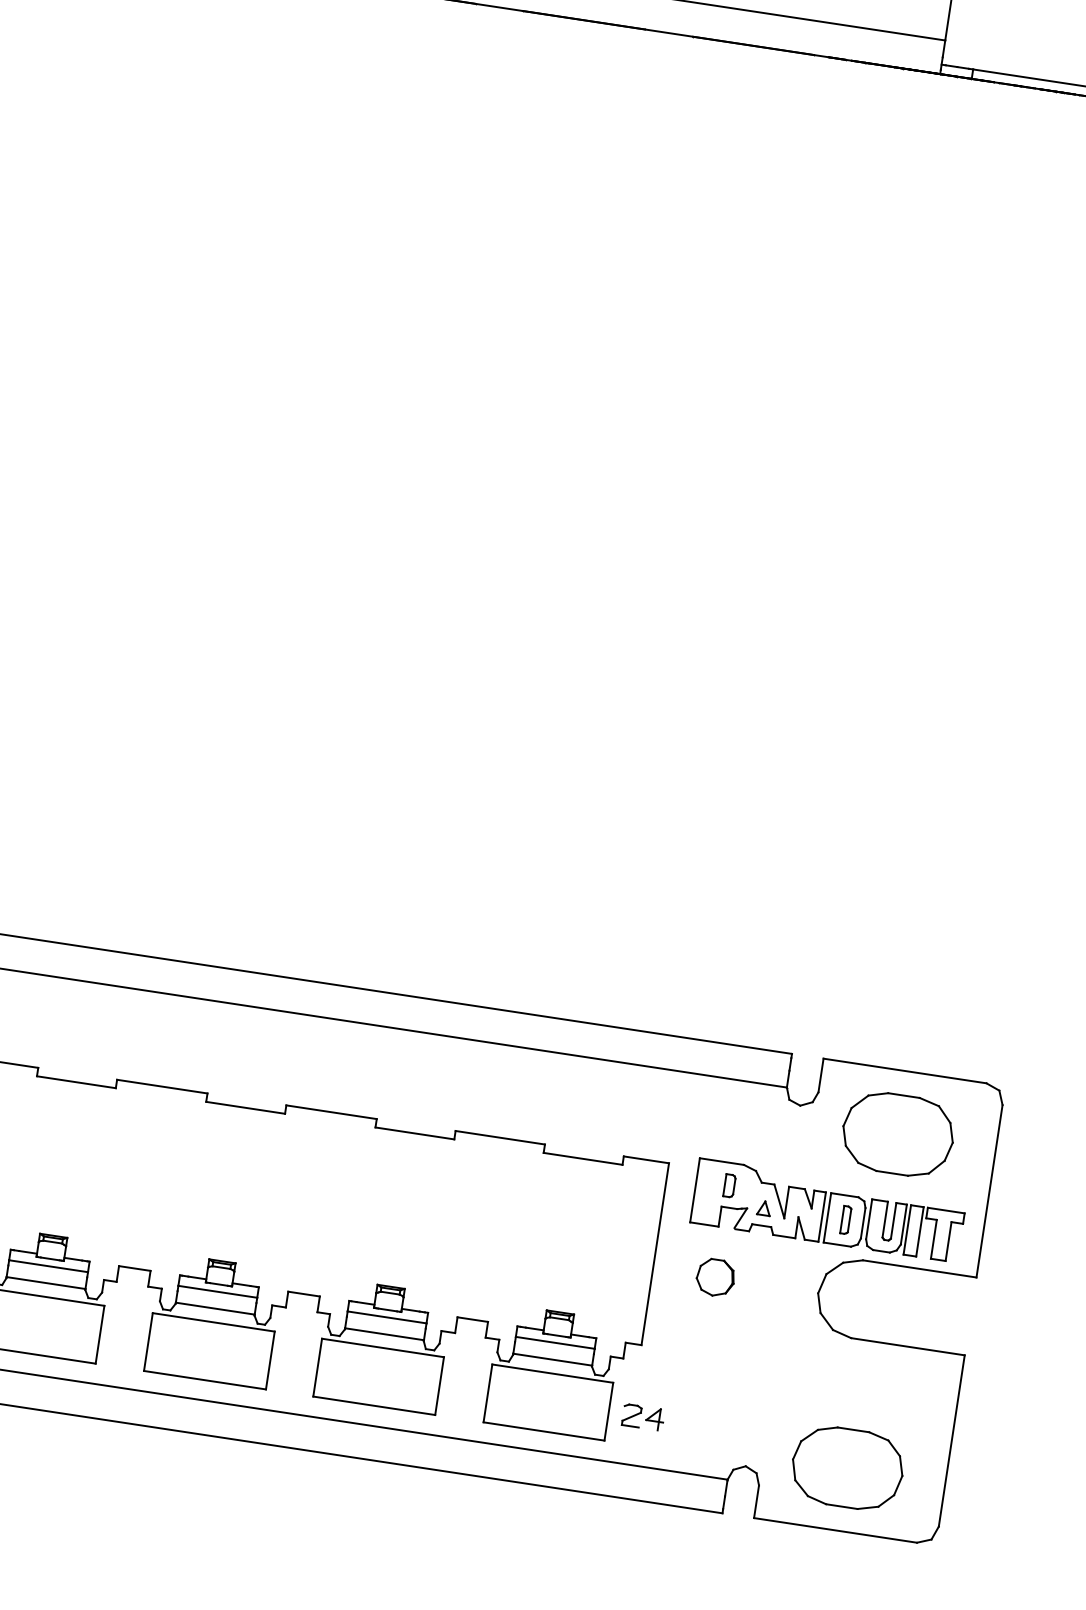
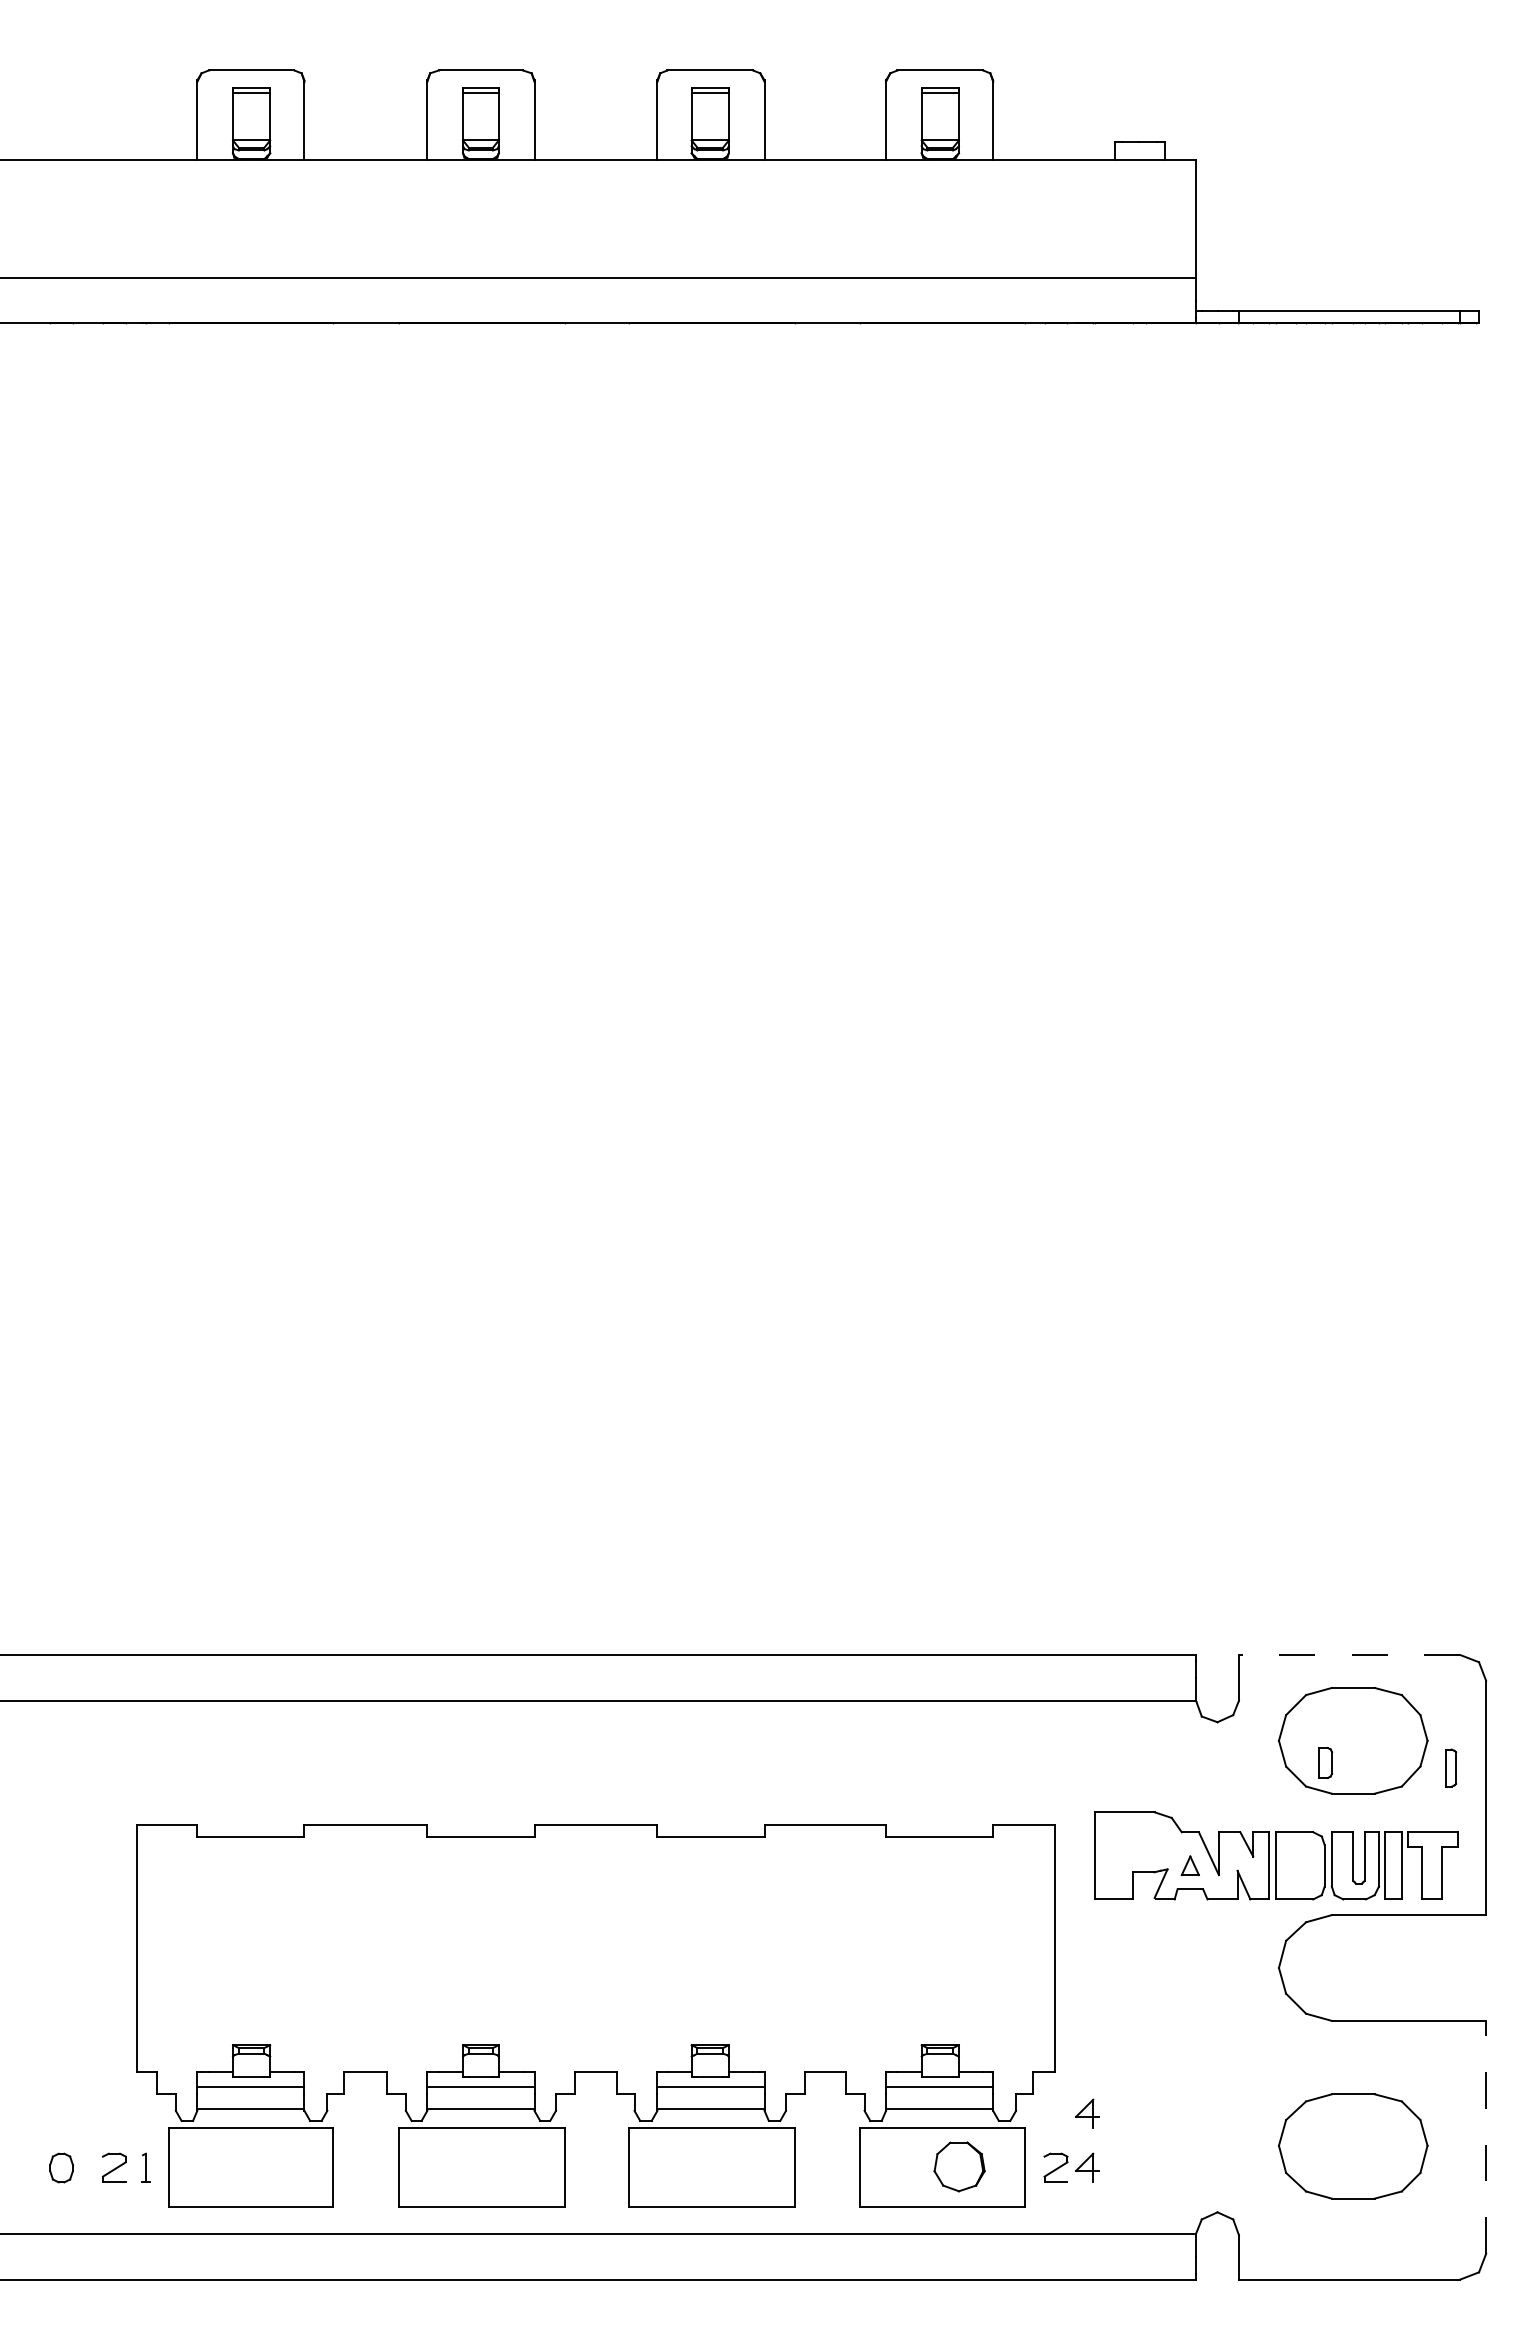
line: (904, 1071) -> (1349, 1655), solid -> dashed
part: (729, 1185) -> (1325, 1762), moved
part: (846, 1219) -> (1451, 1767), moved
part: (715, 1277) -> (959, 2166), moved
part: (661, 1379) -> (1087, 2113), added
line: (952, 1440) -> (1486, 2136), solid -> dashed
part: (847, 1468) -> (1353, 2146), moved

